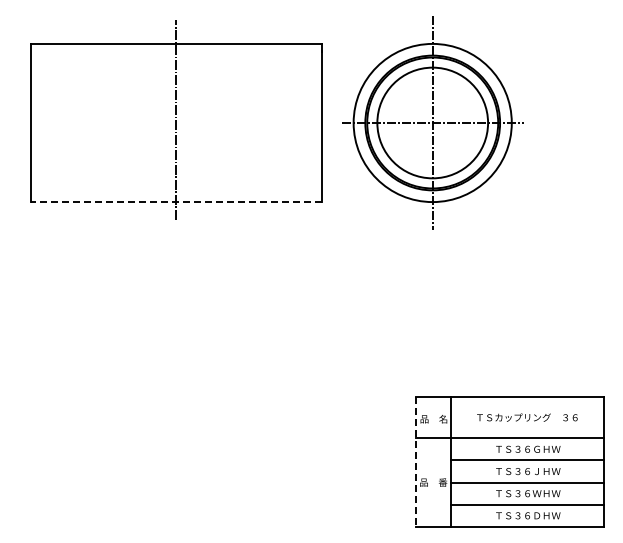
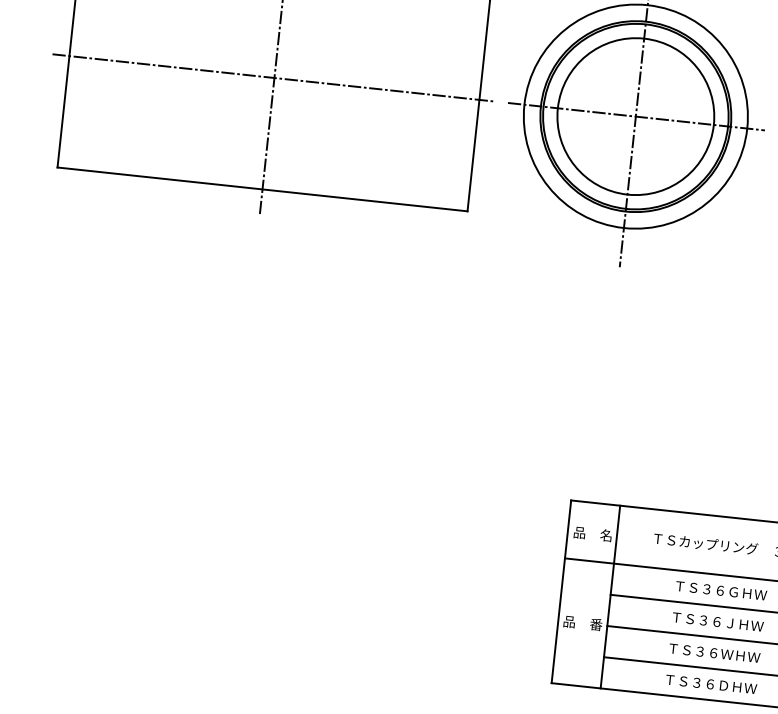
line: (175, 123) -> (273, 78), added
line: (176, 202) -> (262, 190), dashed -> solid
line: (416, 462) -> (561, 592), dashed -> solid

